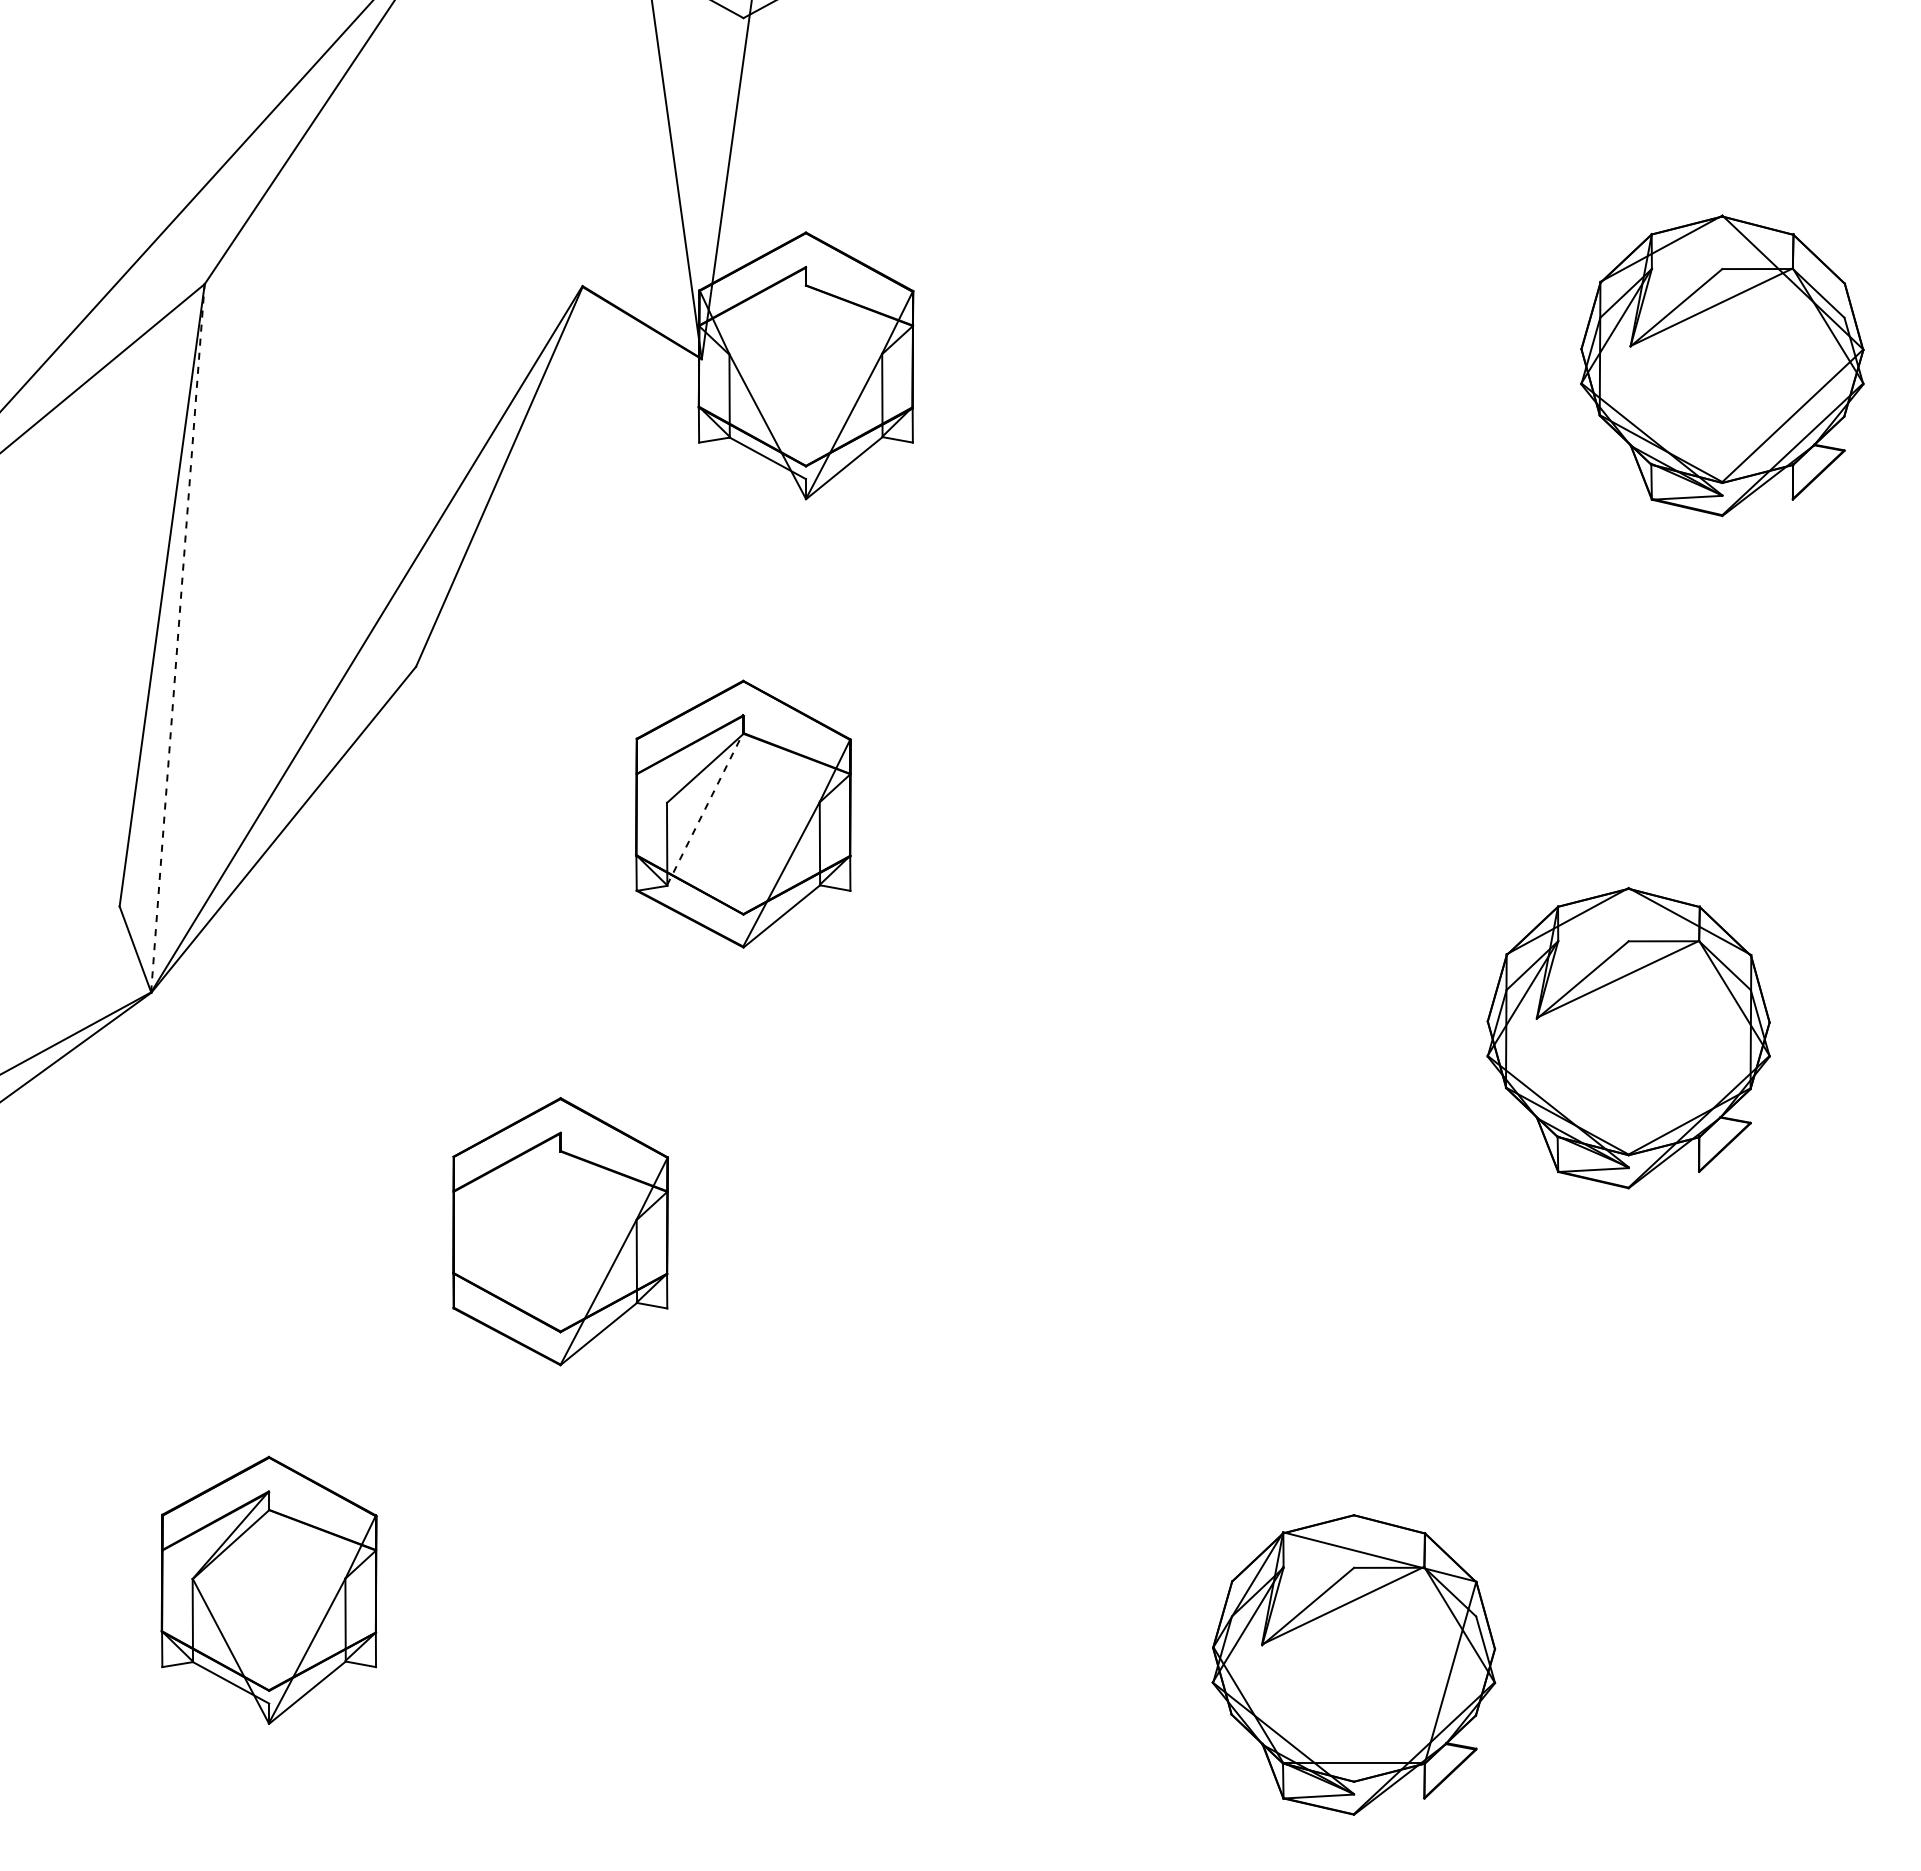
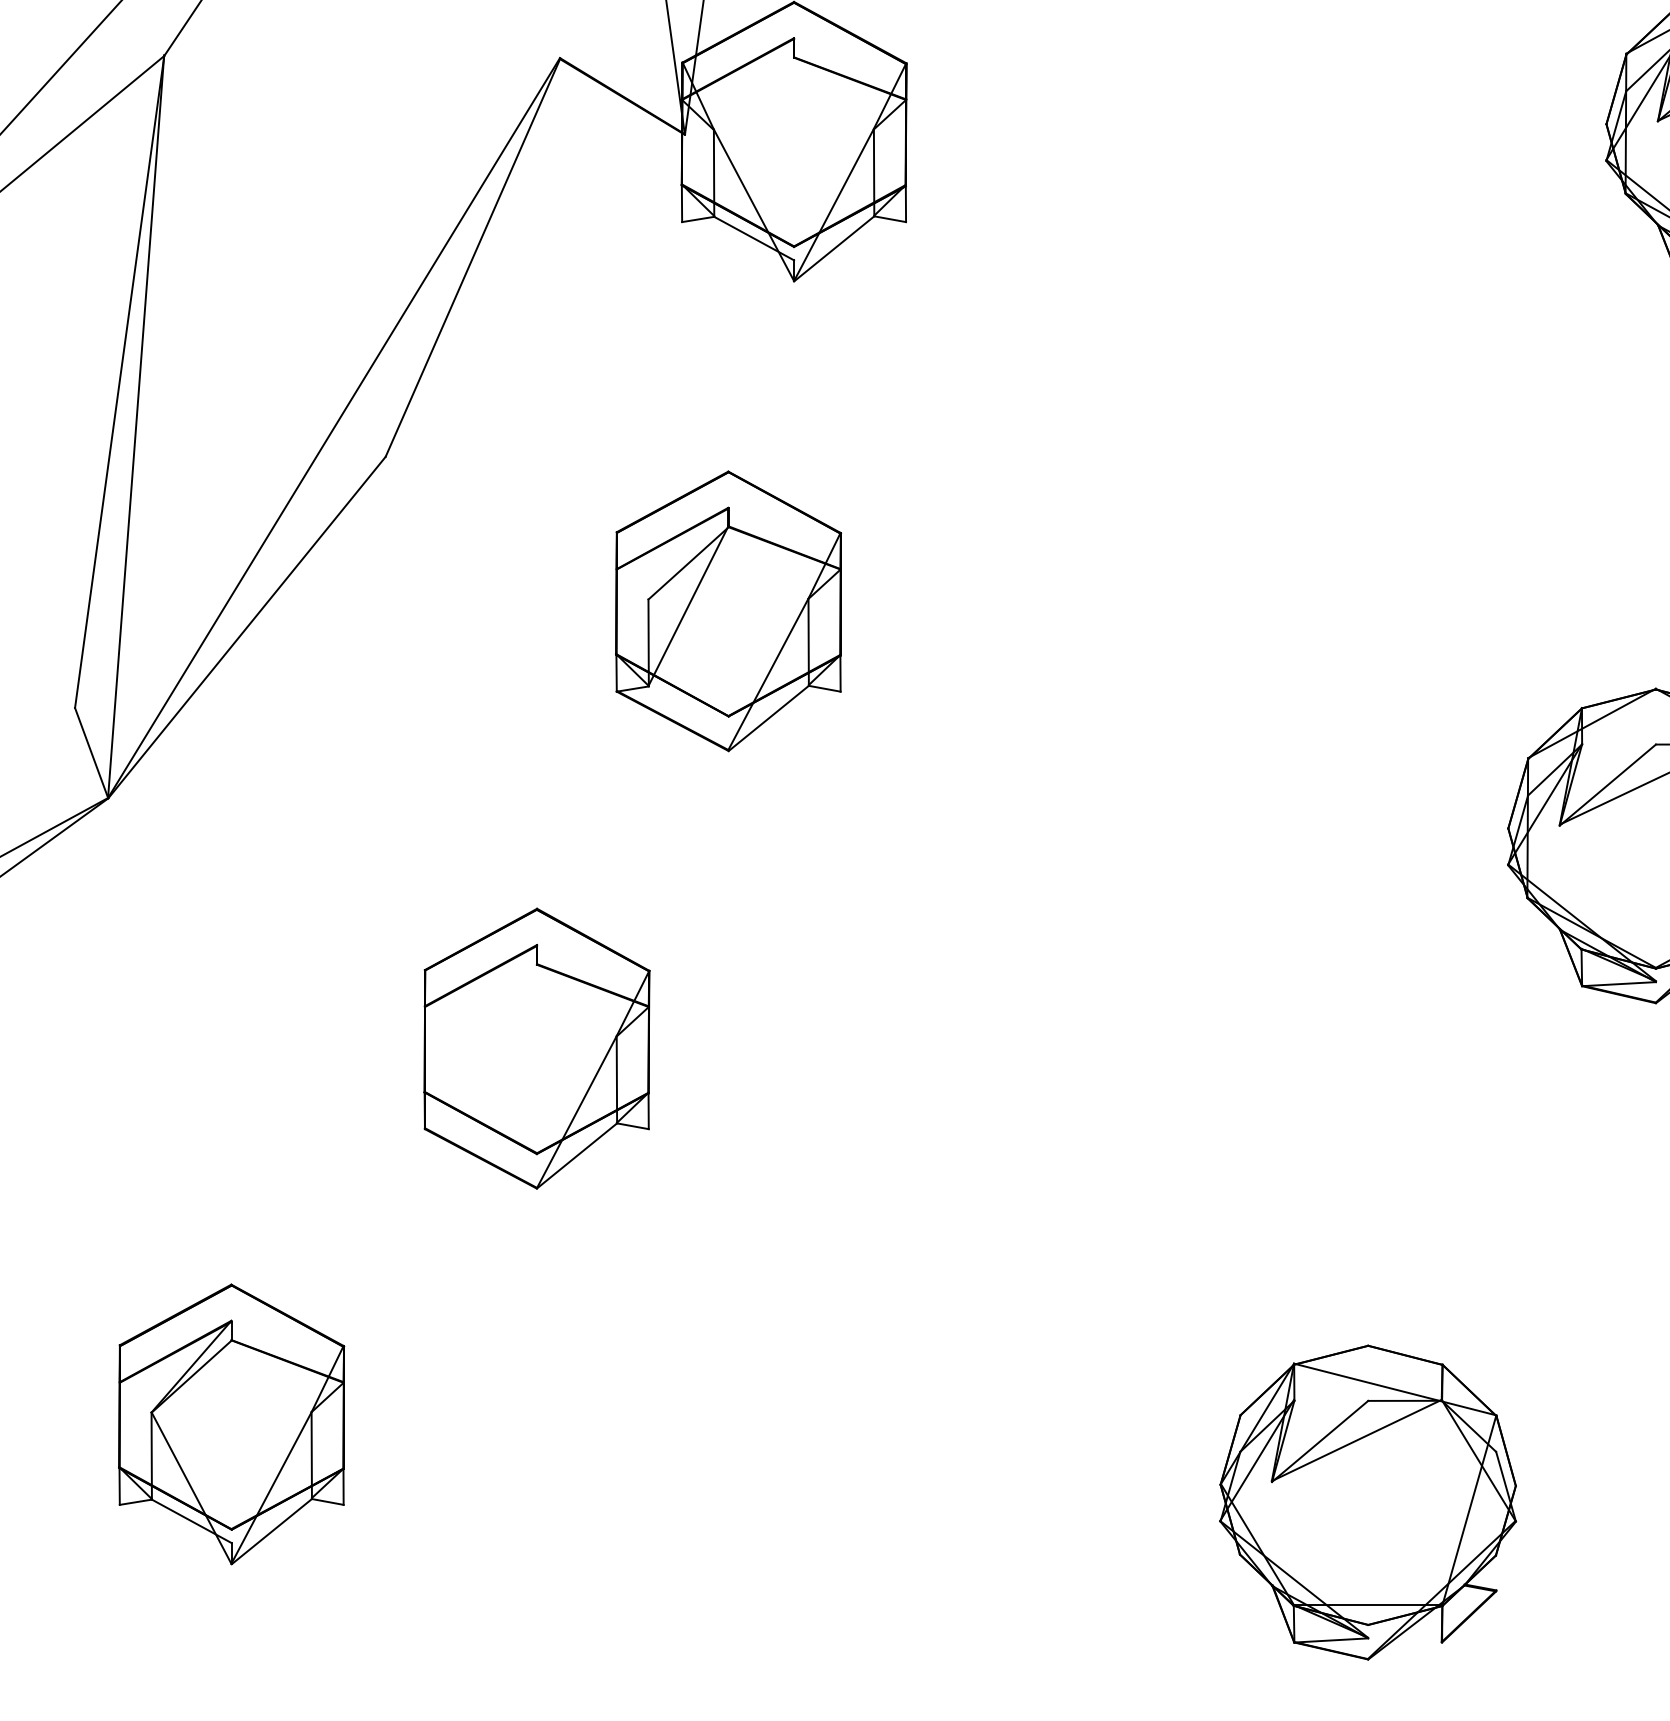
line: (177, 637) -> (135, 426), dashed -> solid
line: (705, 808) -> (688, 605), dashed -> solid

